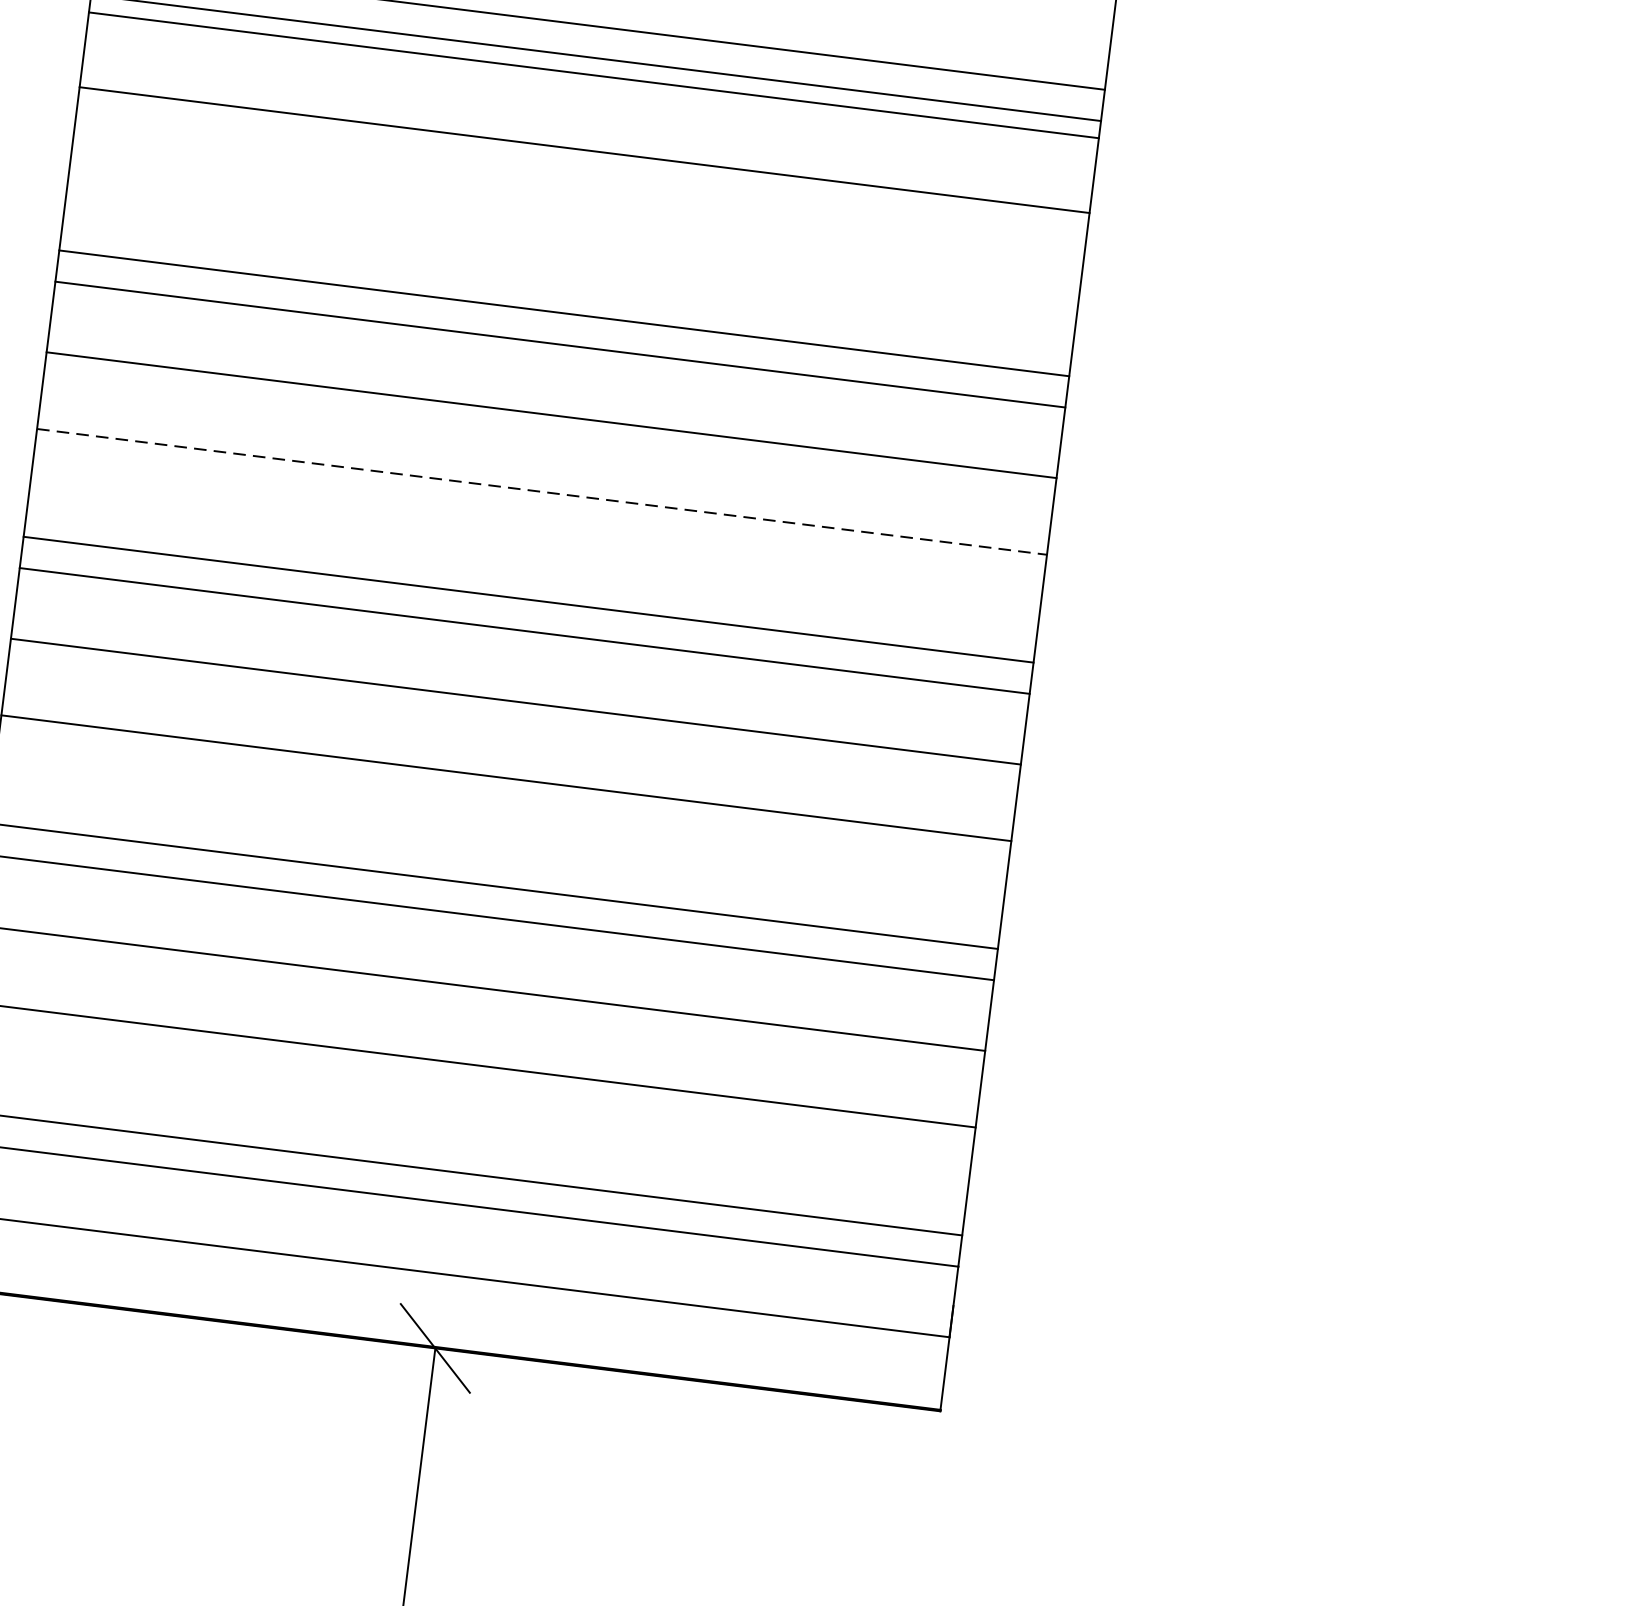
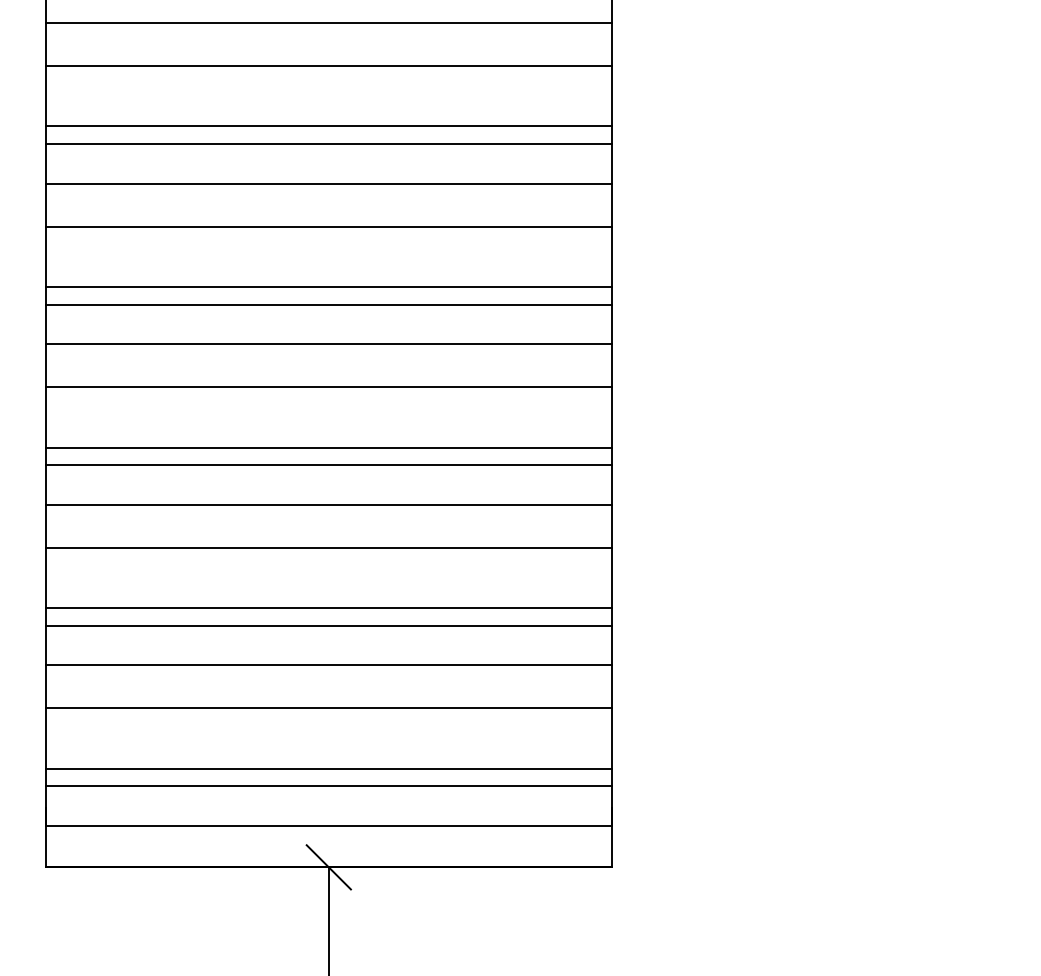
line: (593, 75) -> (328, 183), moved
line: (584, 149) -> (328, 226), moved
line: (543, 492) -> (329, 387), dashed -> solid

